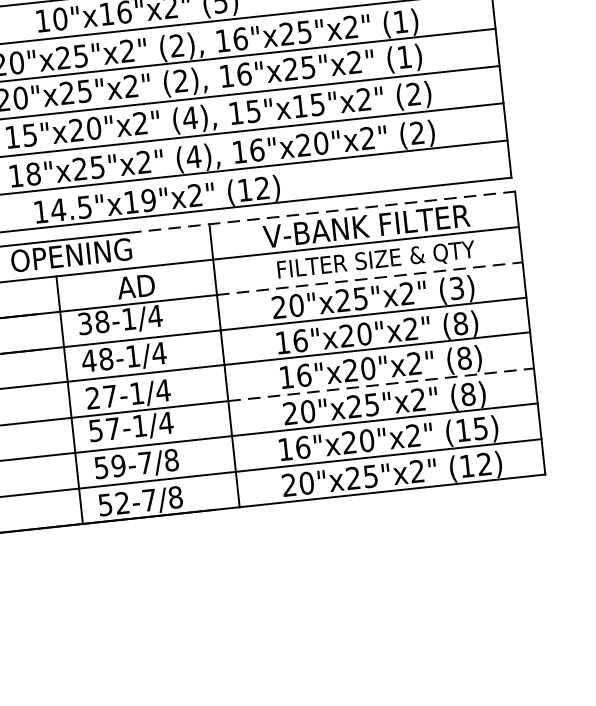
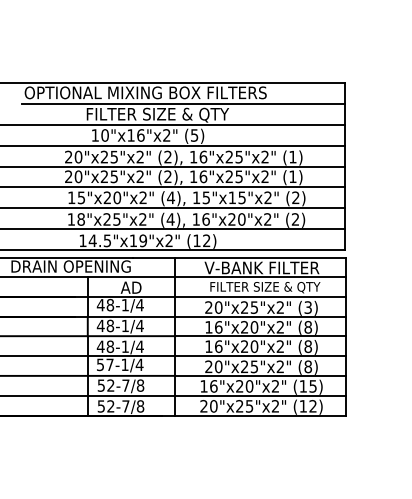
line: (324, 211) -> (239, 257), dashed -> solid
line: (371, 279) -> (261, 297), dashed -> solid
text: (84, 322) -> (100, 304), 38-1/4 -> 48-1/4
line: (382, 384) -> (261, 356), dashed -> solid
text: (101, 396) -> (105, 346), 27-1/4 -> 48-1/4
text: (117, 465) -> (110, 385), 59-7/8 -> 52-7/8

